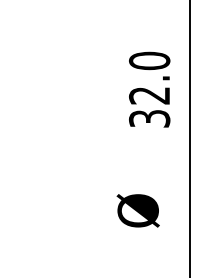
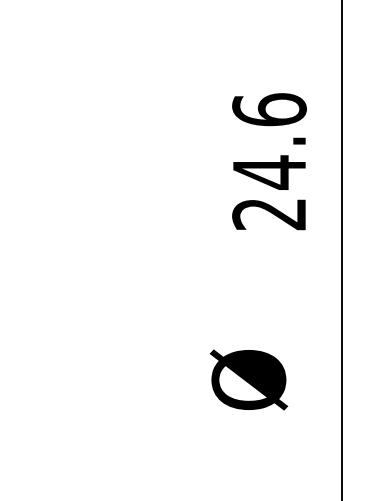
text: (149, 89) -> (269, 161), 32.0 -> 24.6

